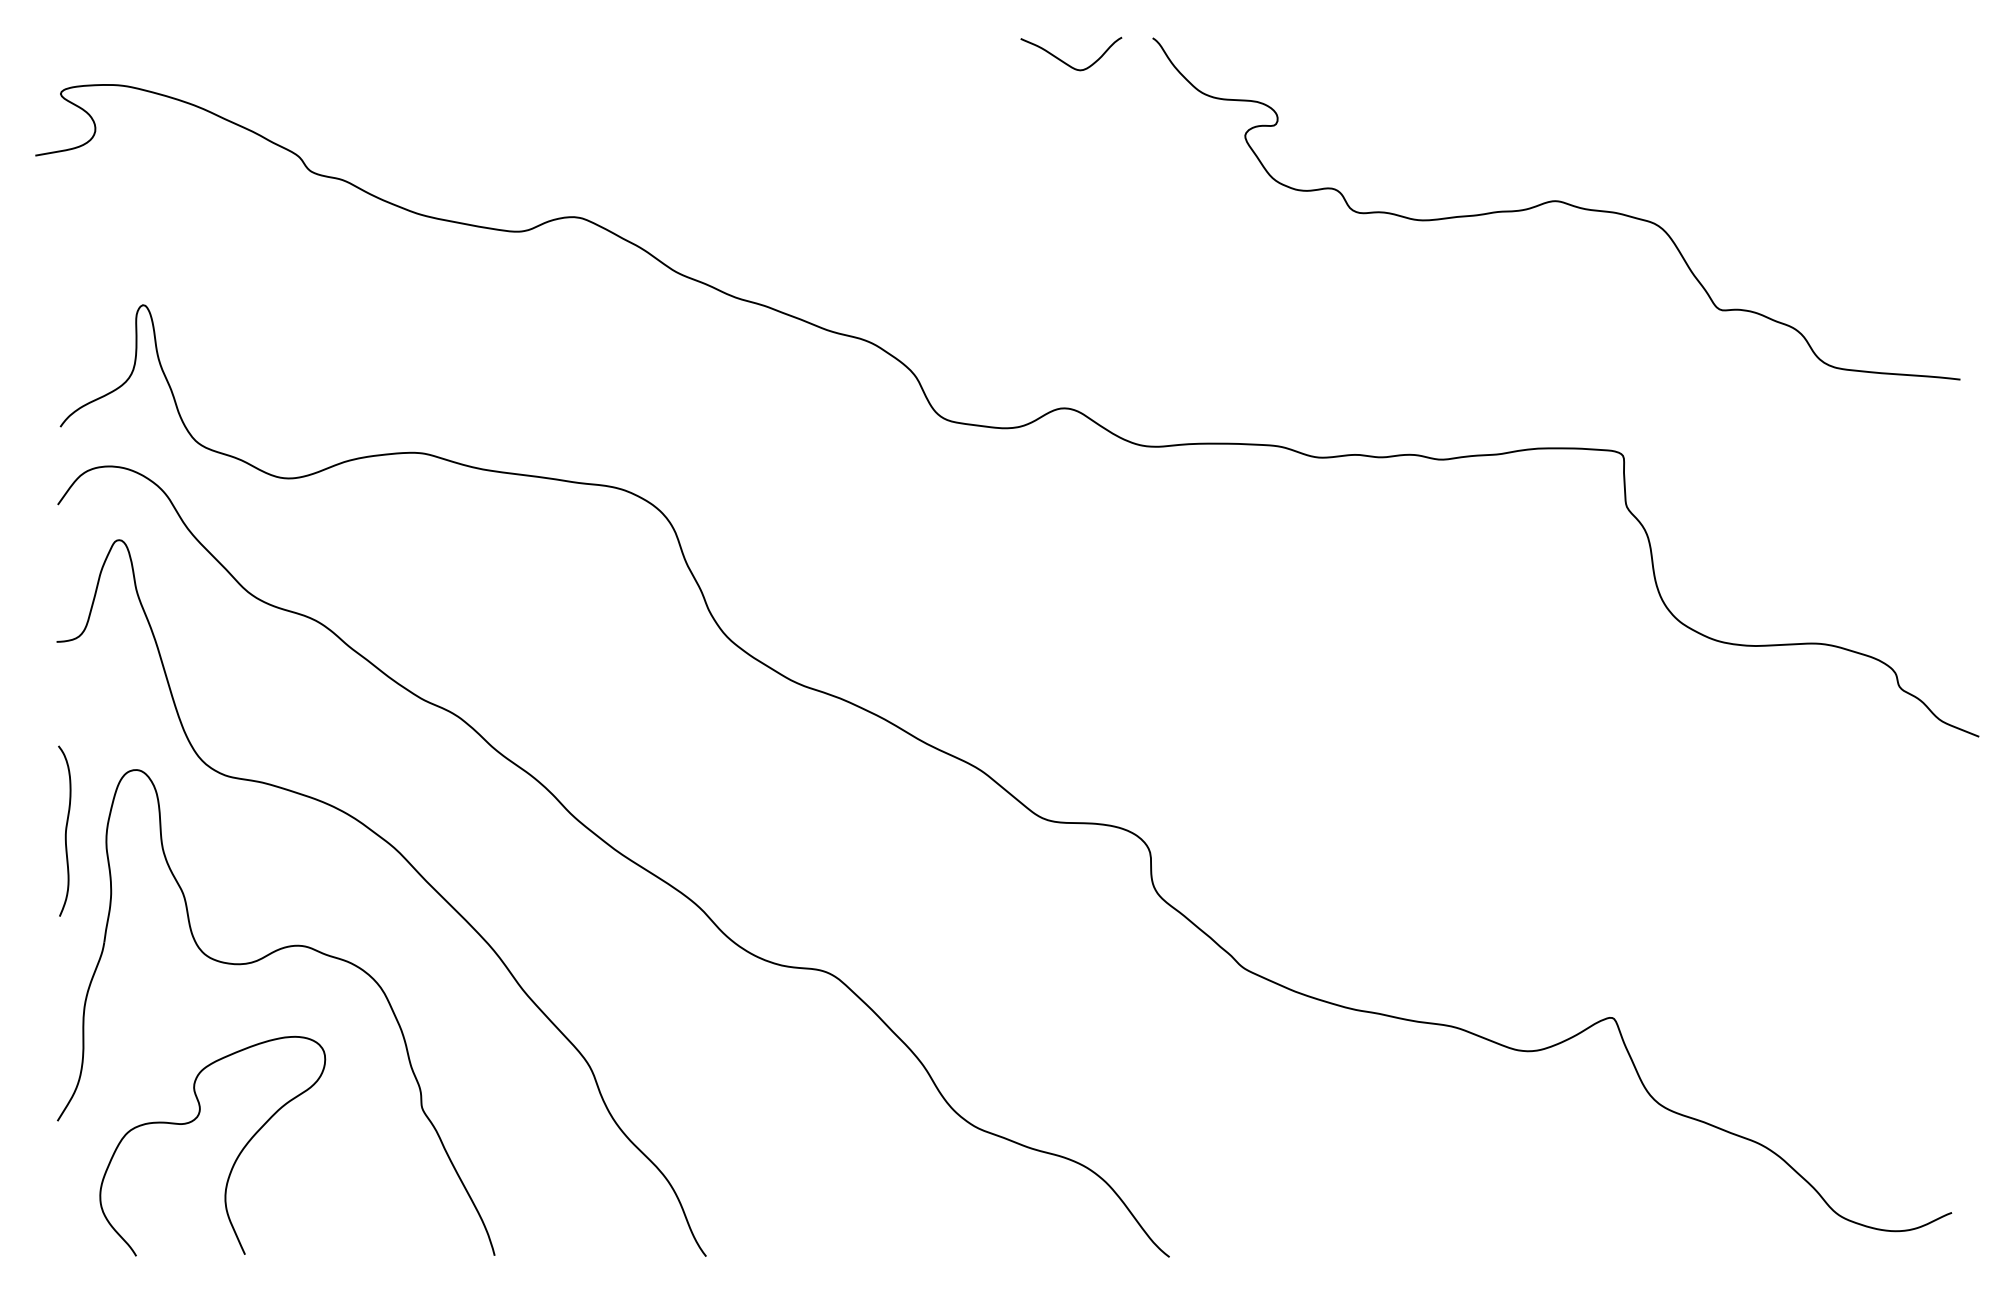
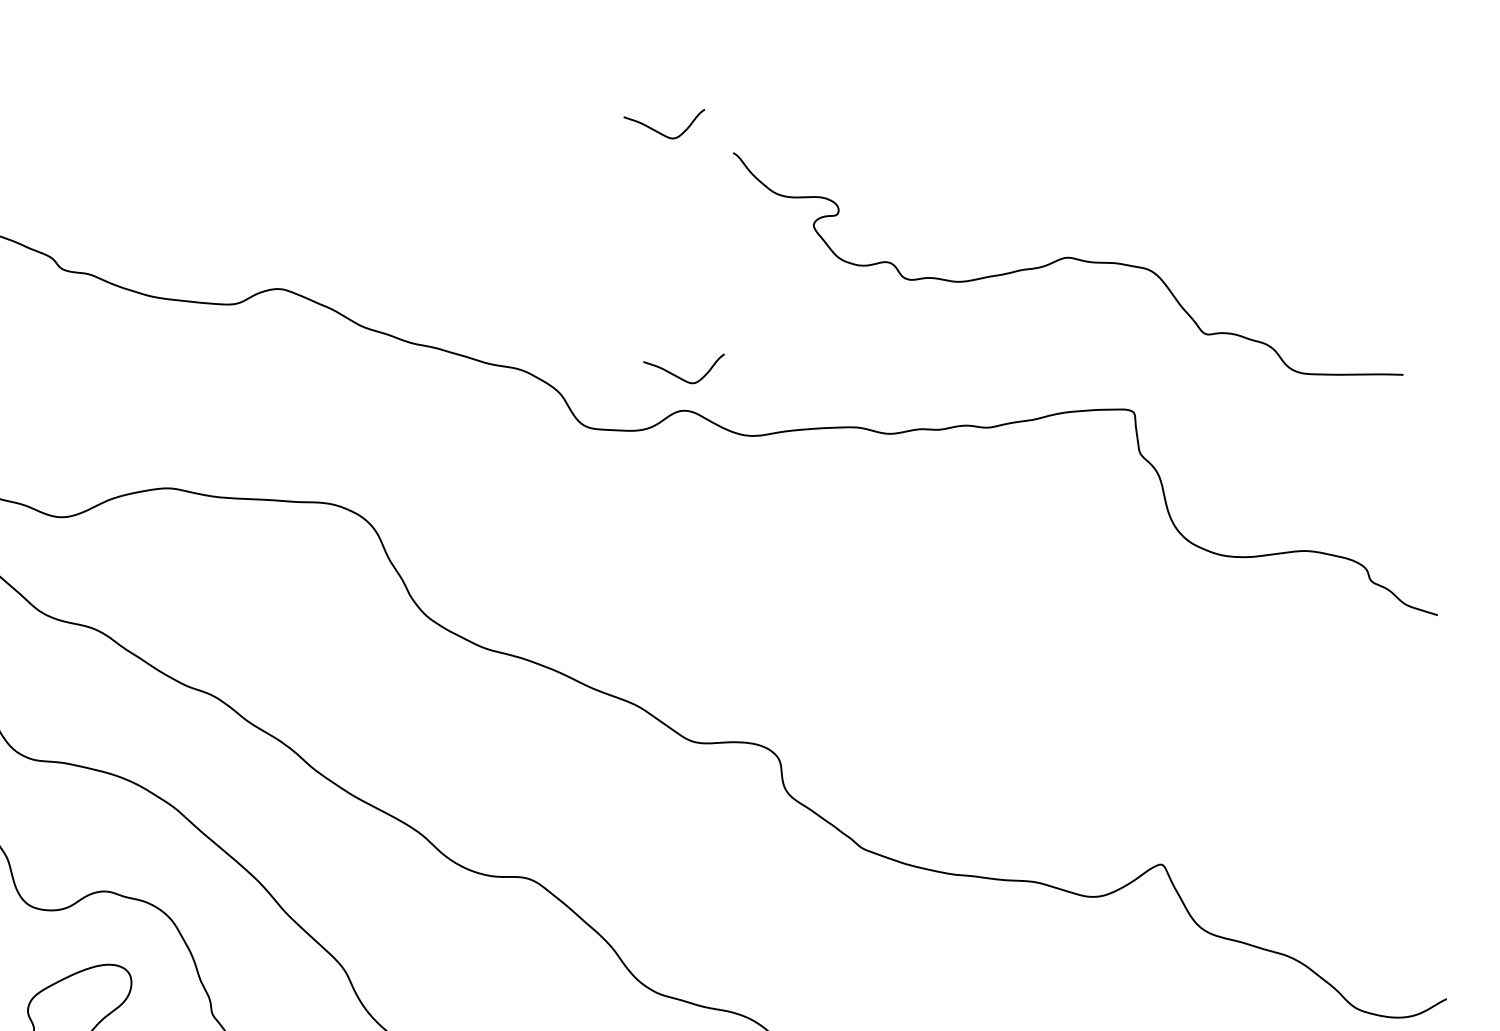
curve: (1556, 202) -> (1067, 258), moved
curve: (1064, 366) -> (679, 377), added

